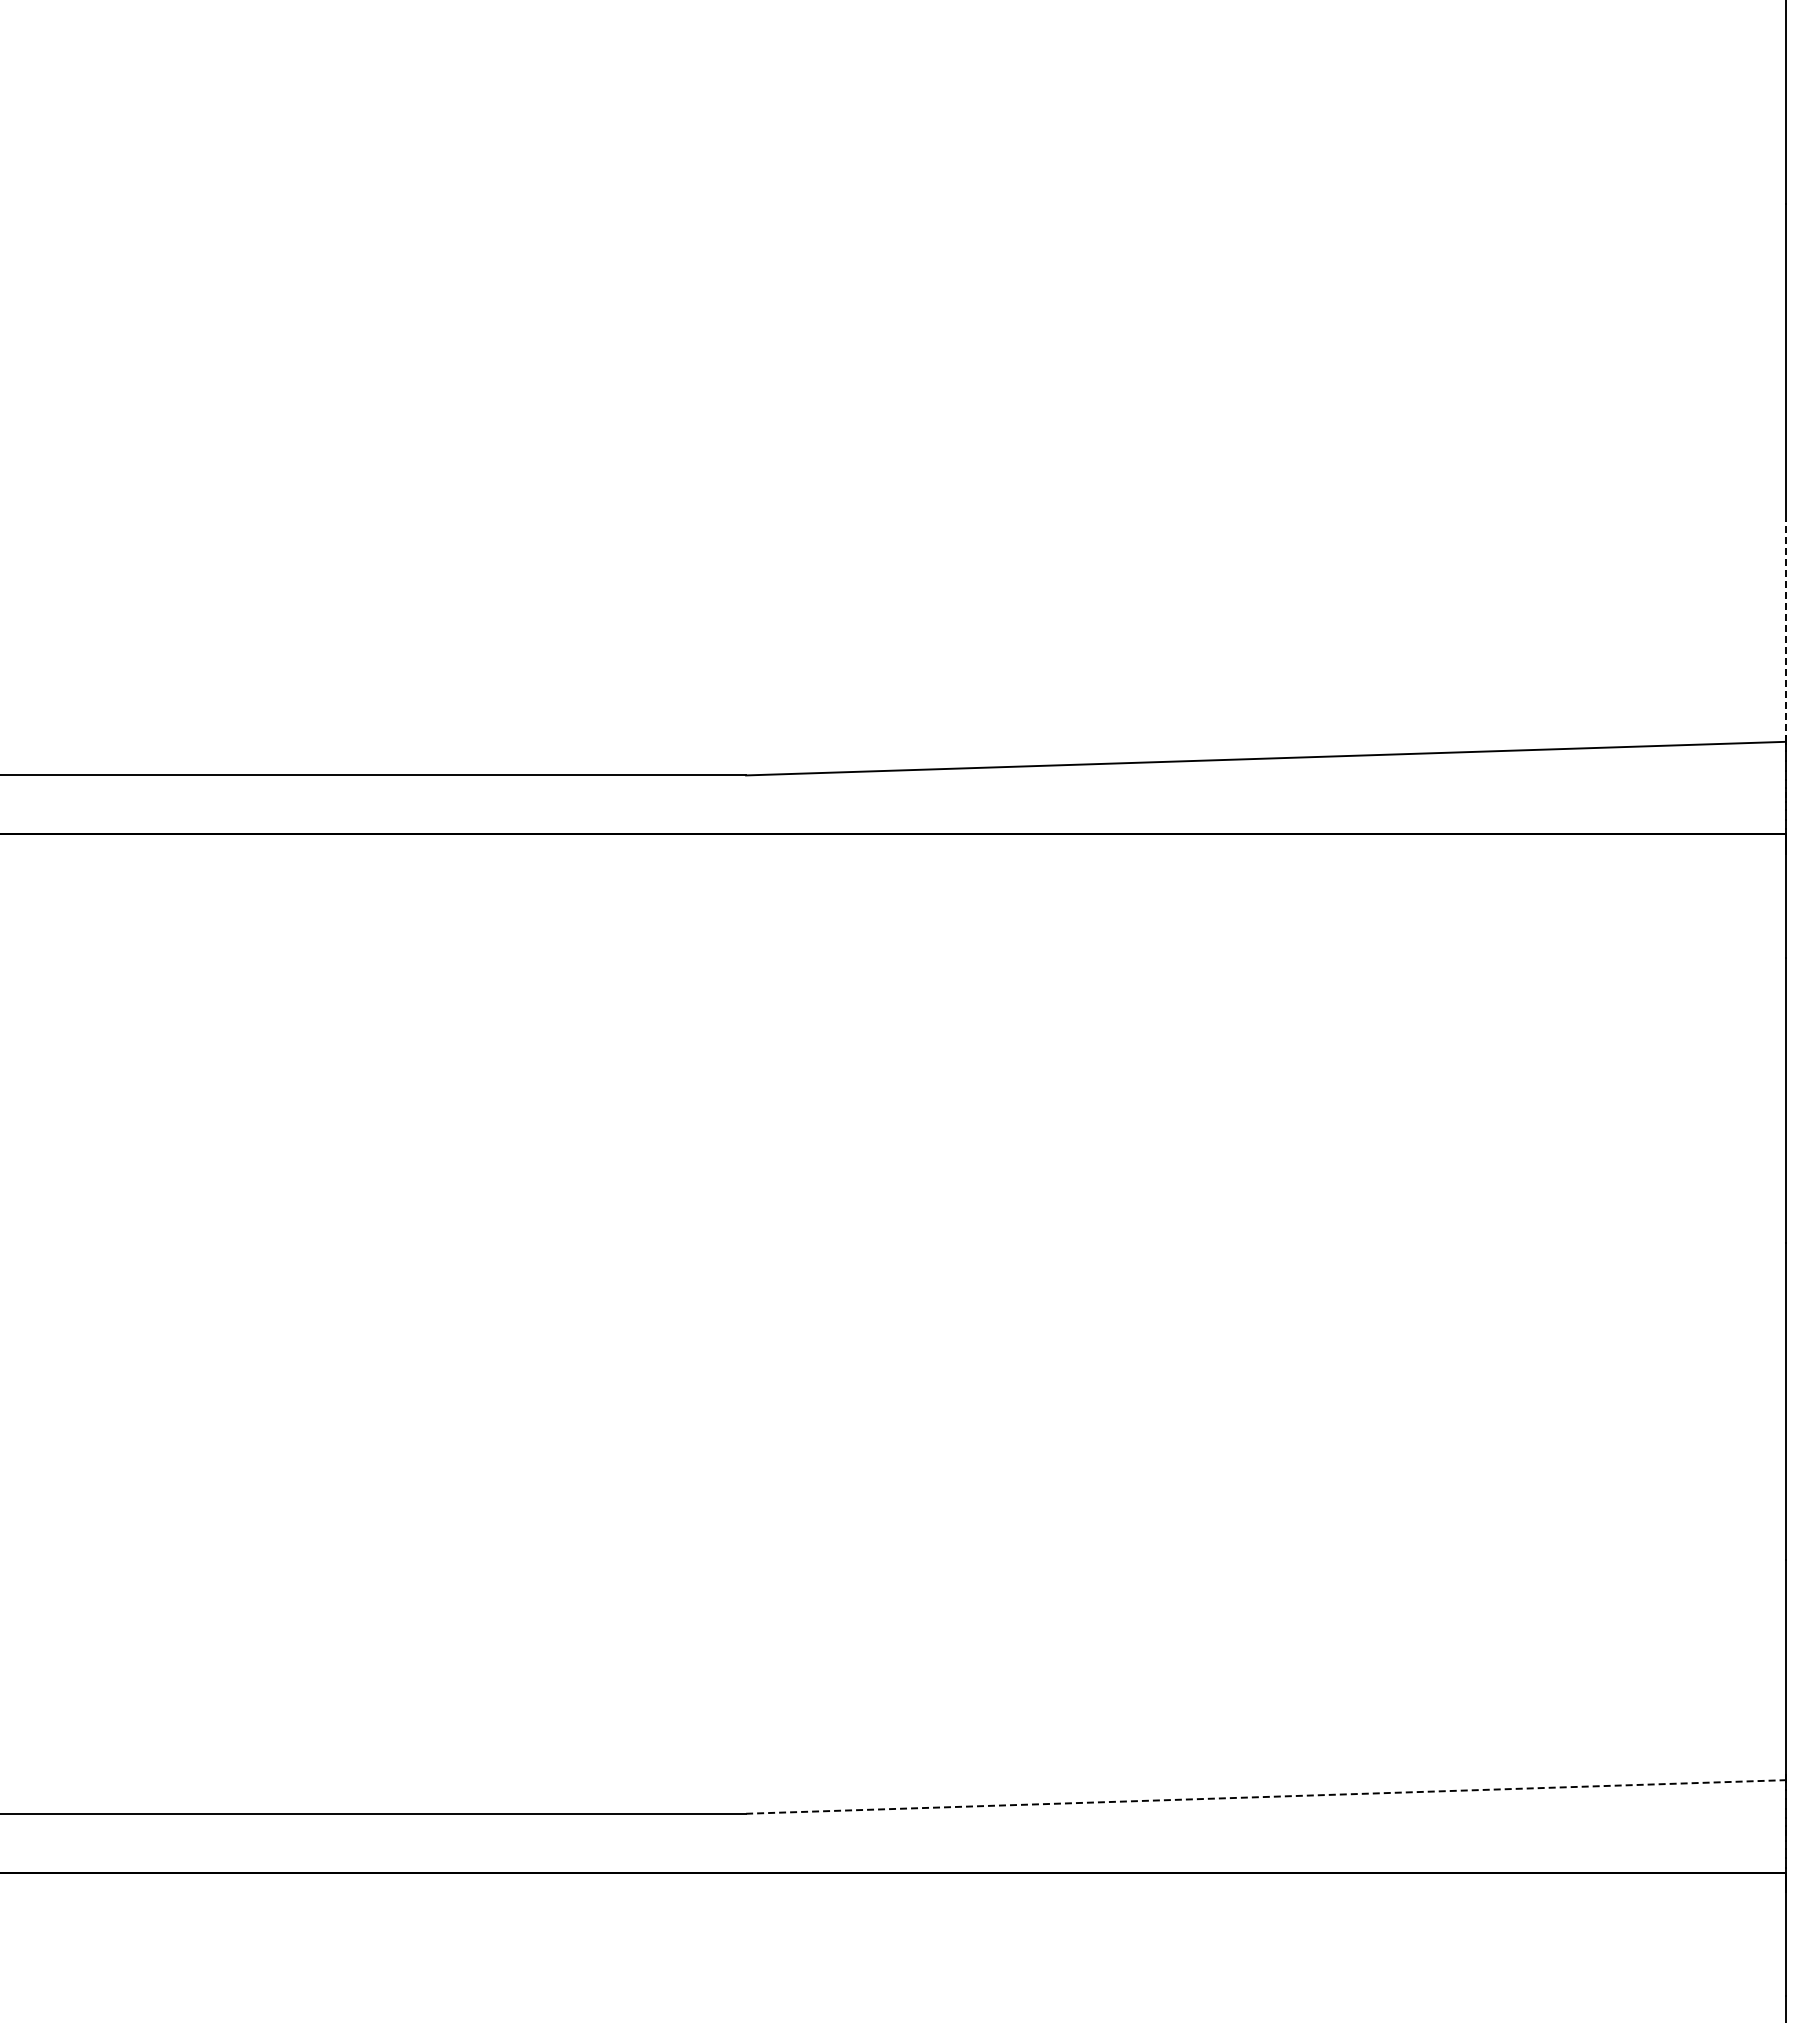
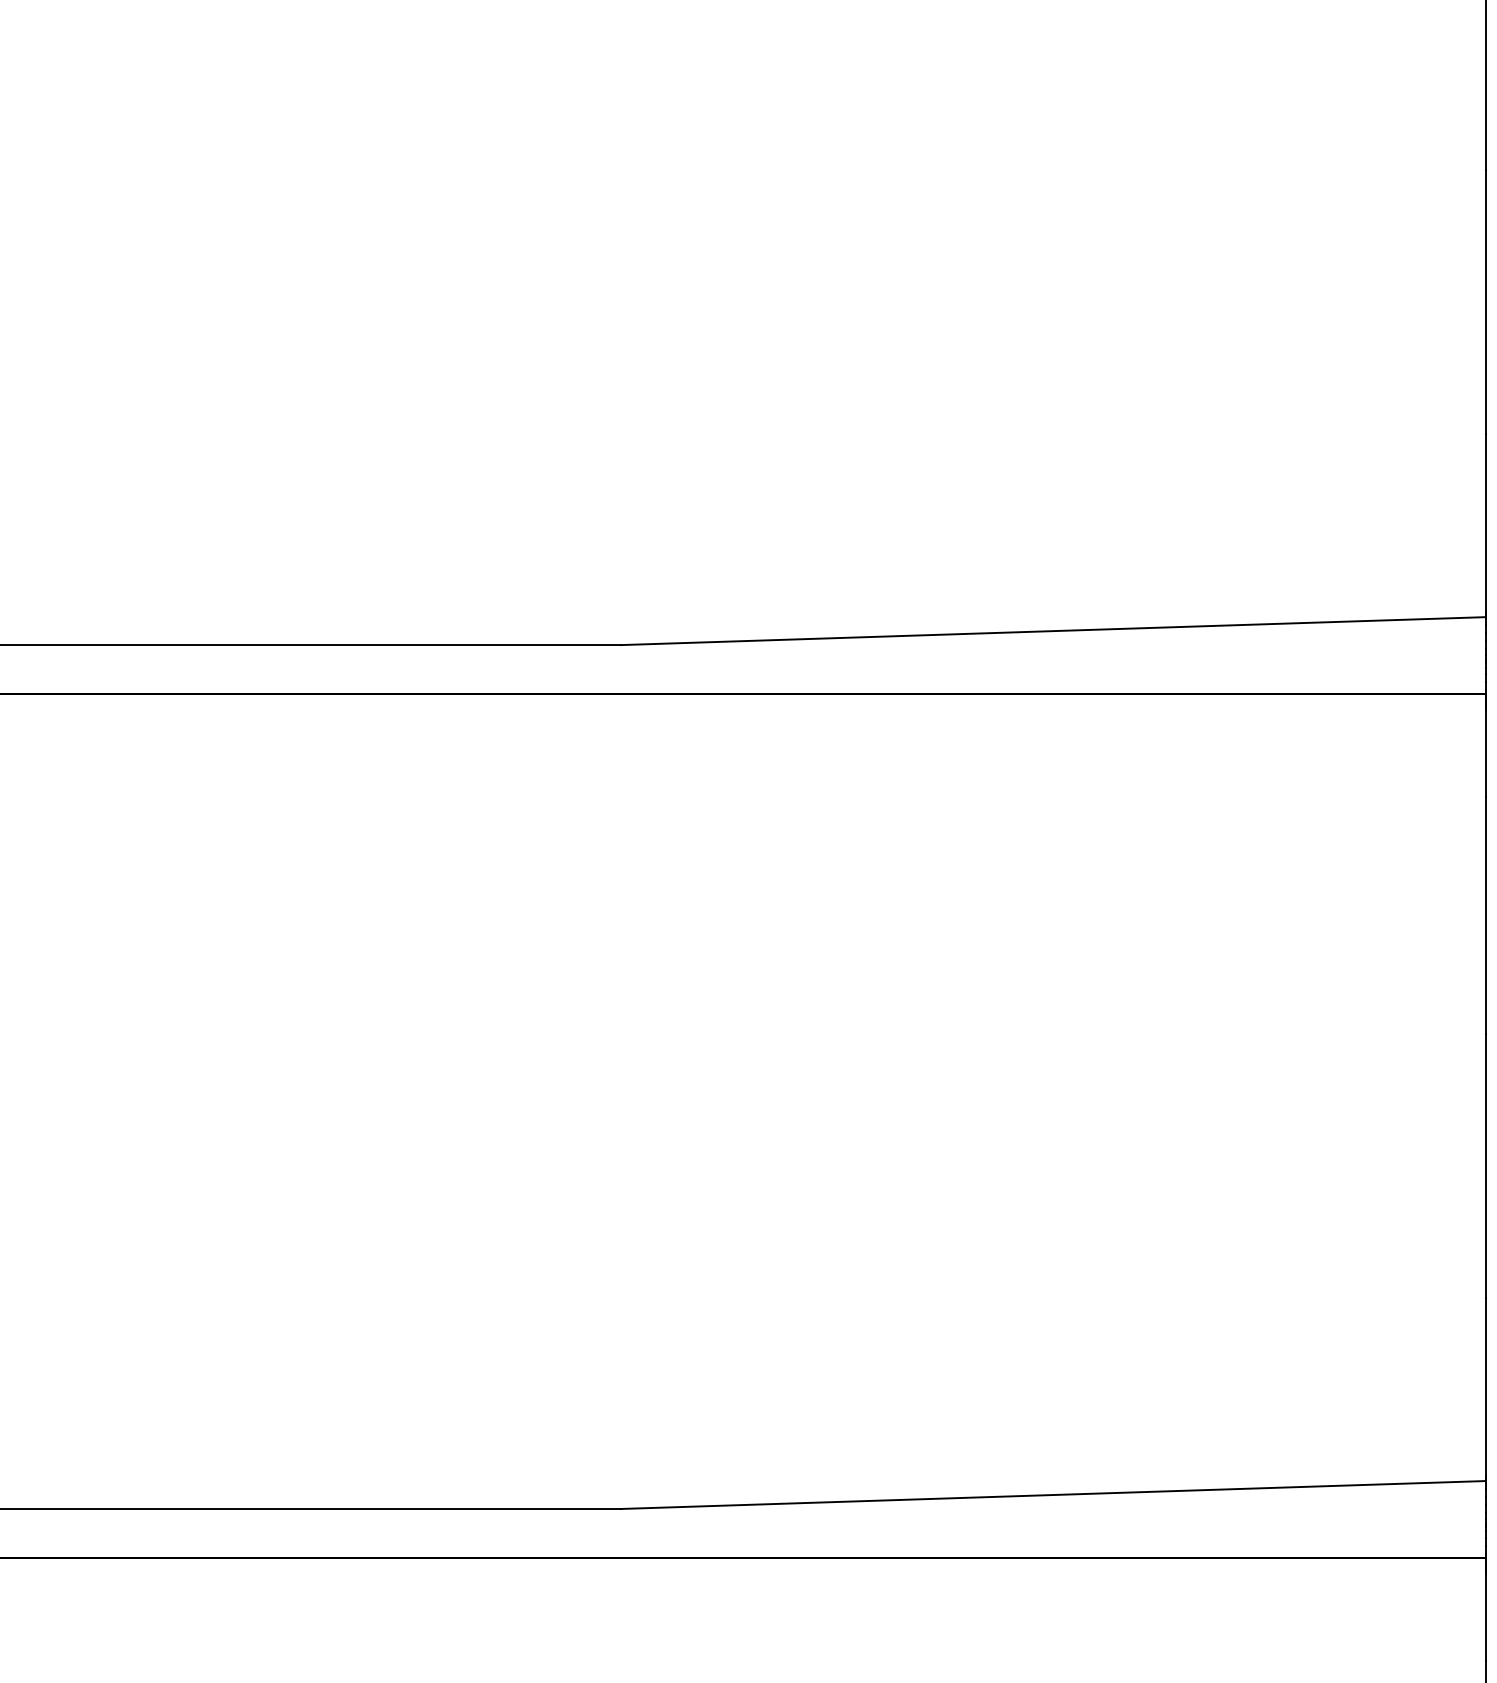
line: (1785, 631) -> (1485, 525), dashed -> solid
line: (1265, 1796) -> (1053, 1494), dashed -> solid

